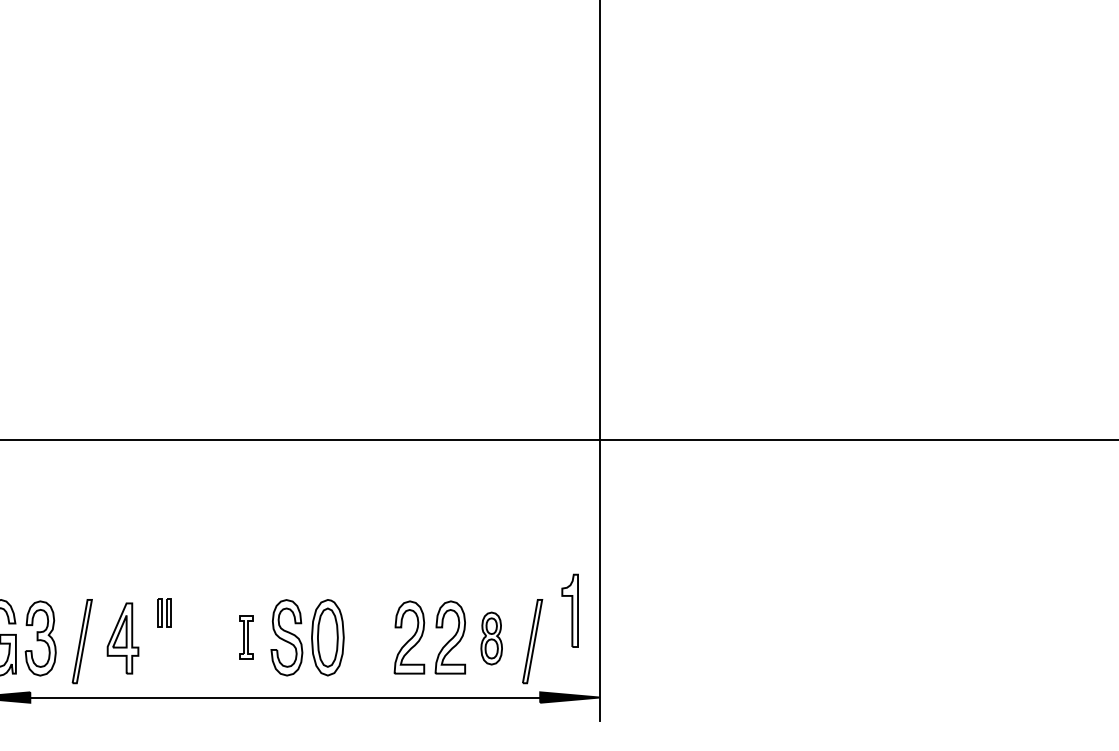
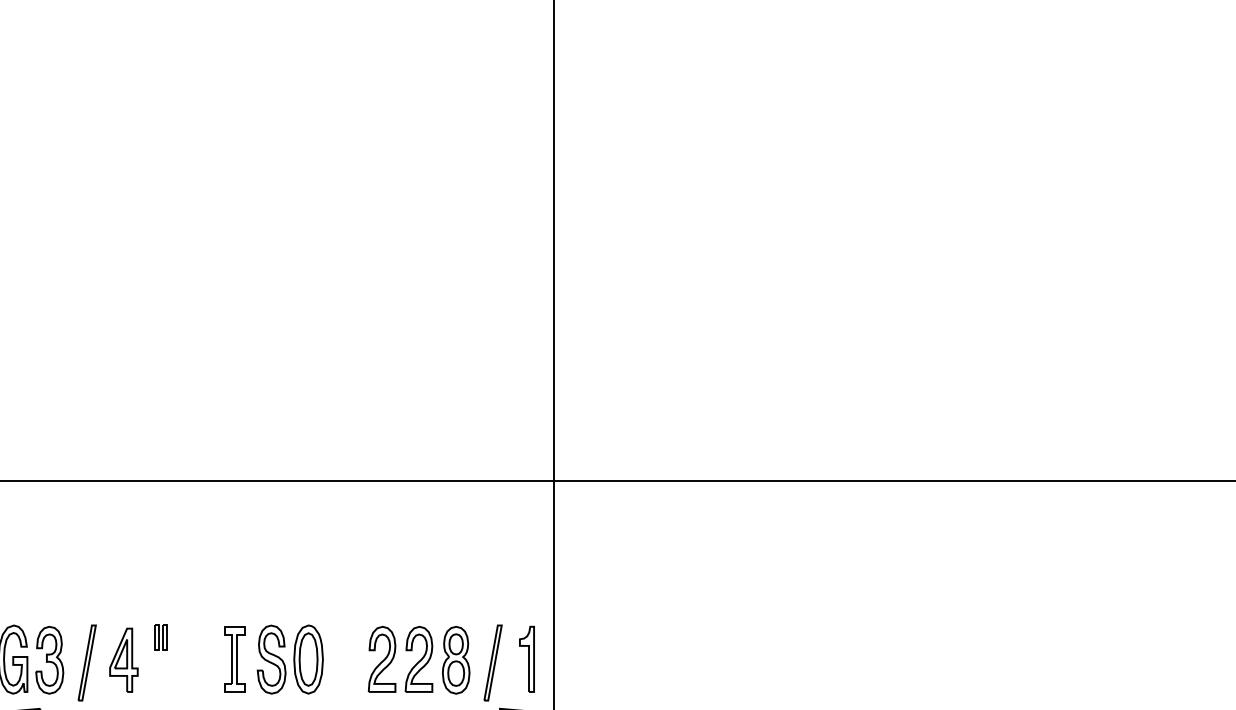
part: (569, 609) -> (526, 658), moved
part: (245, 637) -> (234, 659), size x1.67
part: (491, 638) -> (456, 660), size x1.43

